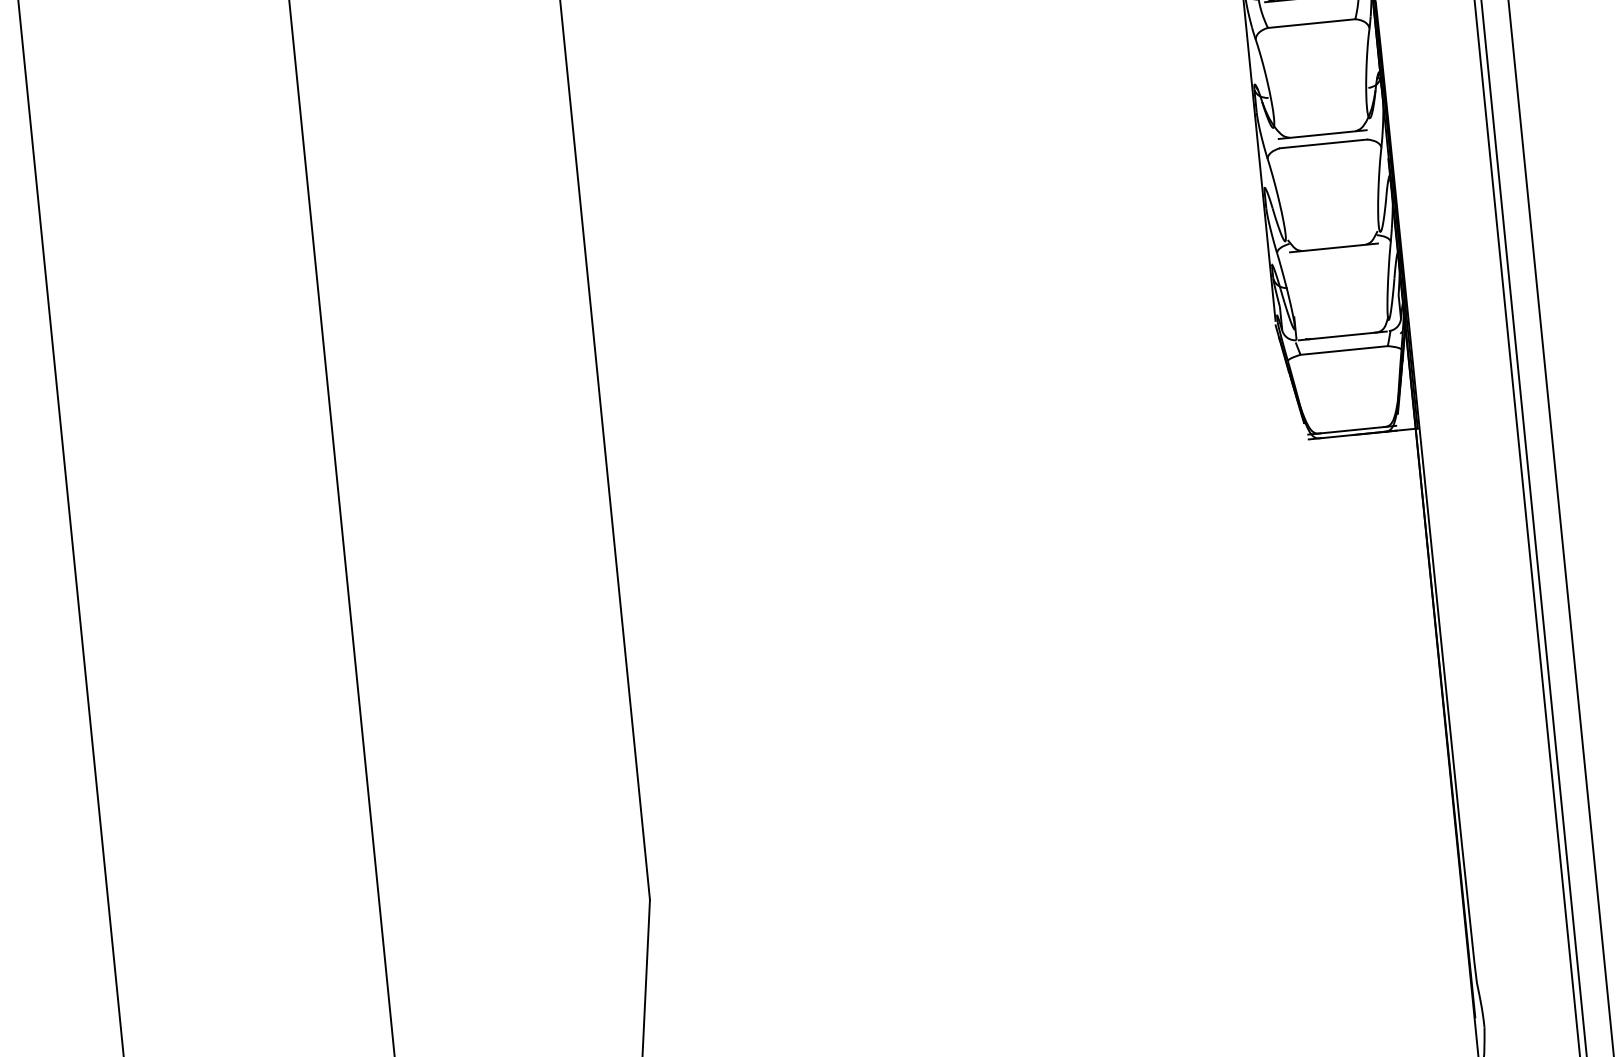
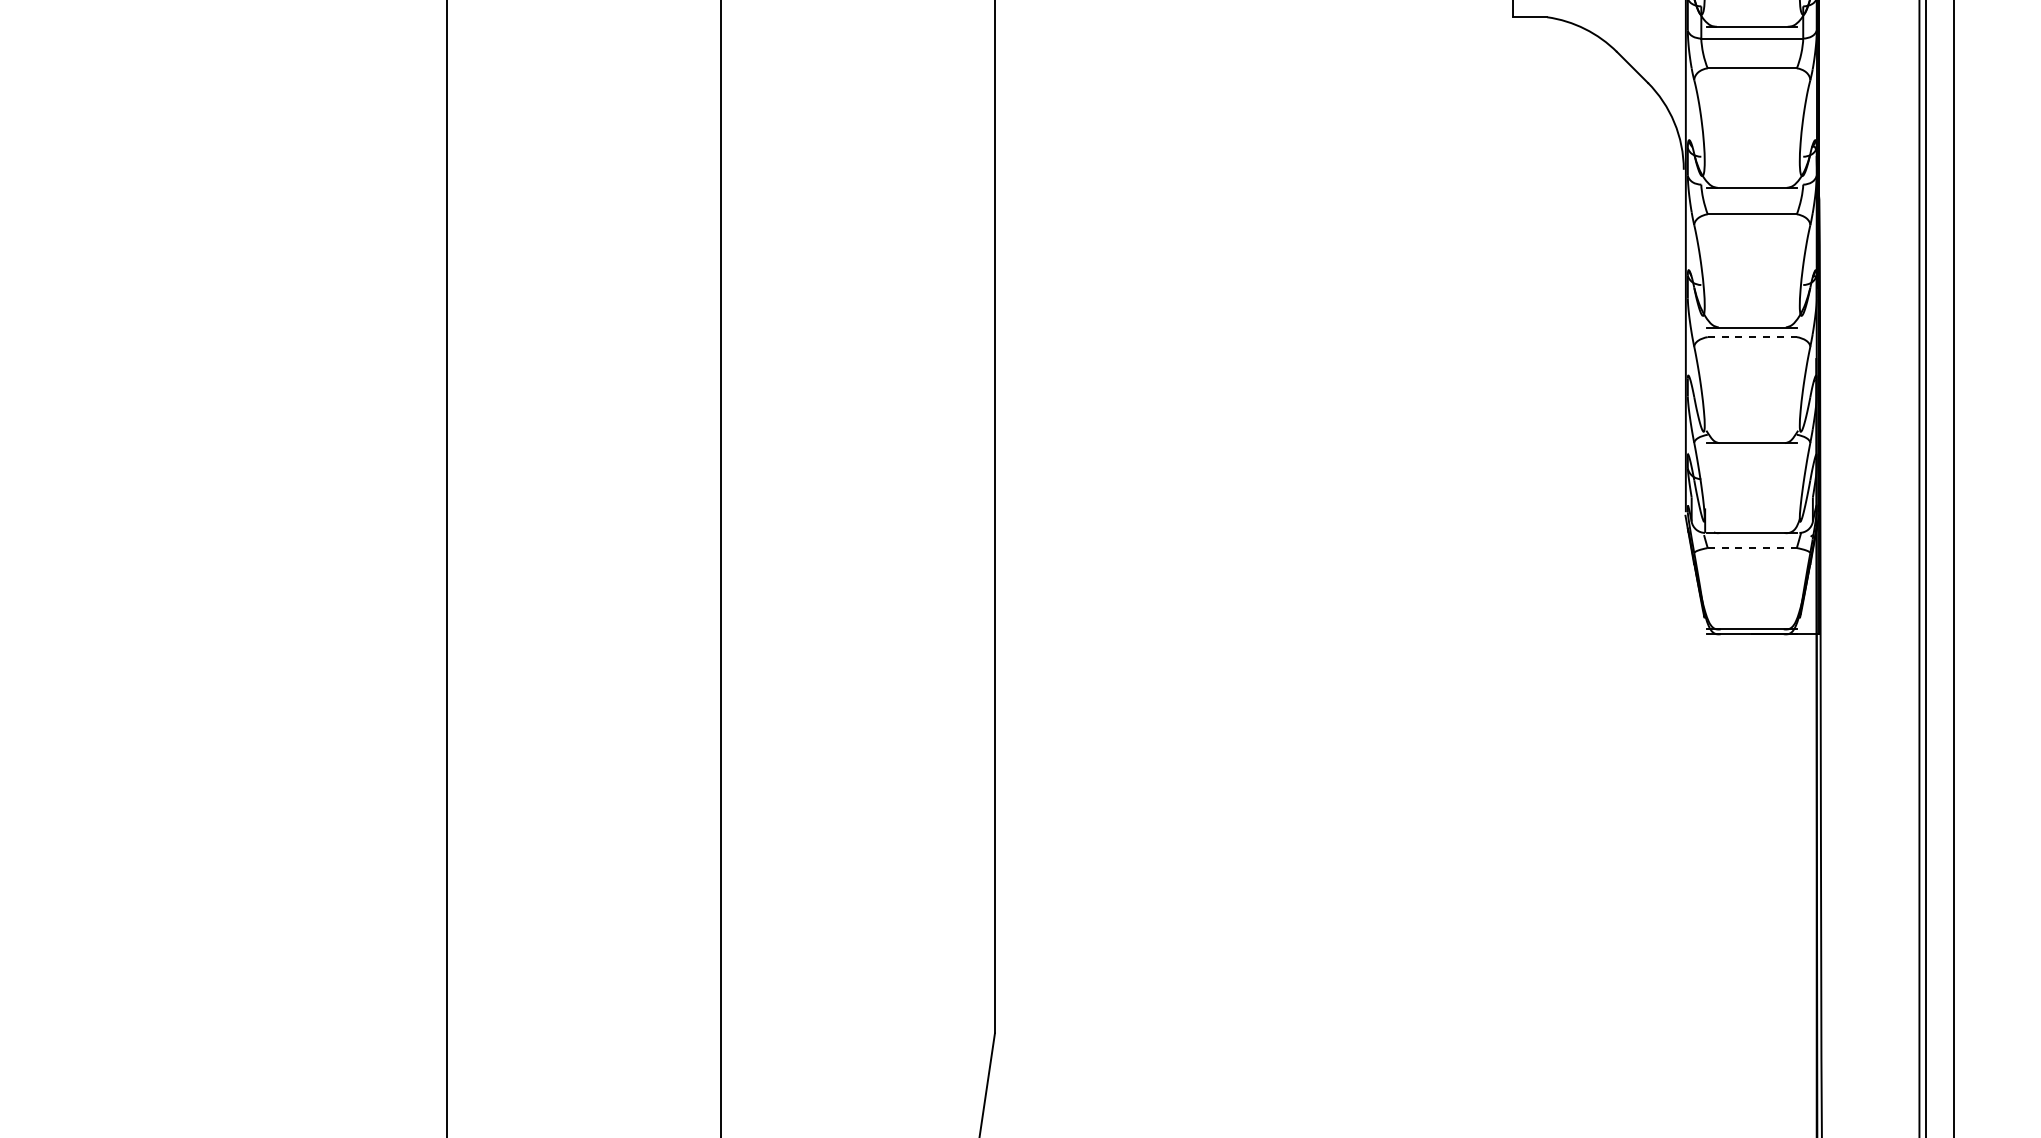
line: (1323, 144) -> (1752, 337), solid -> dashed
line: (1344, 350) -> (1752, 548), solid -> dashed

